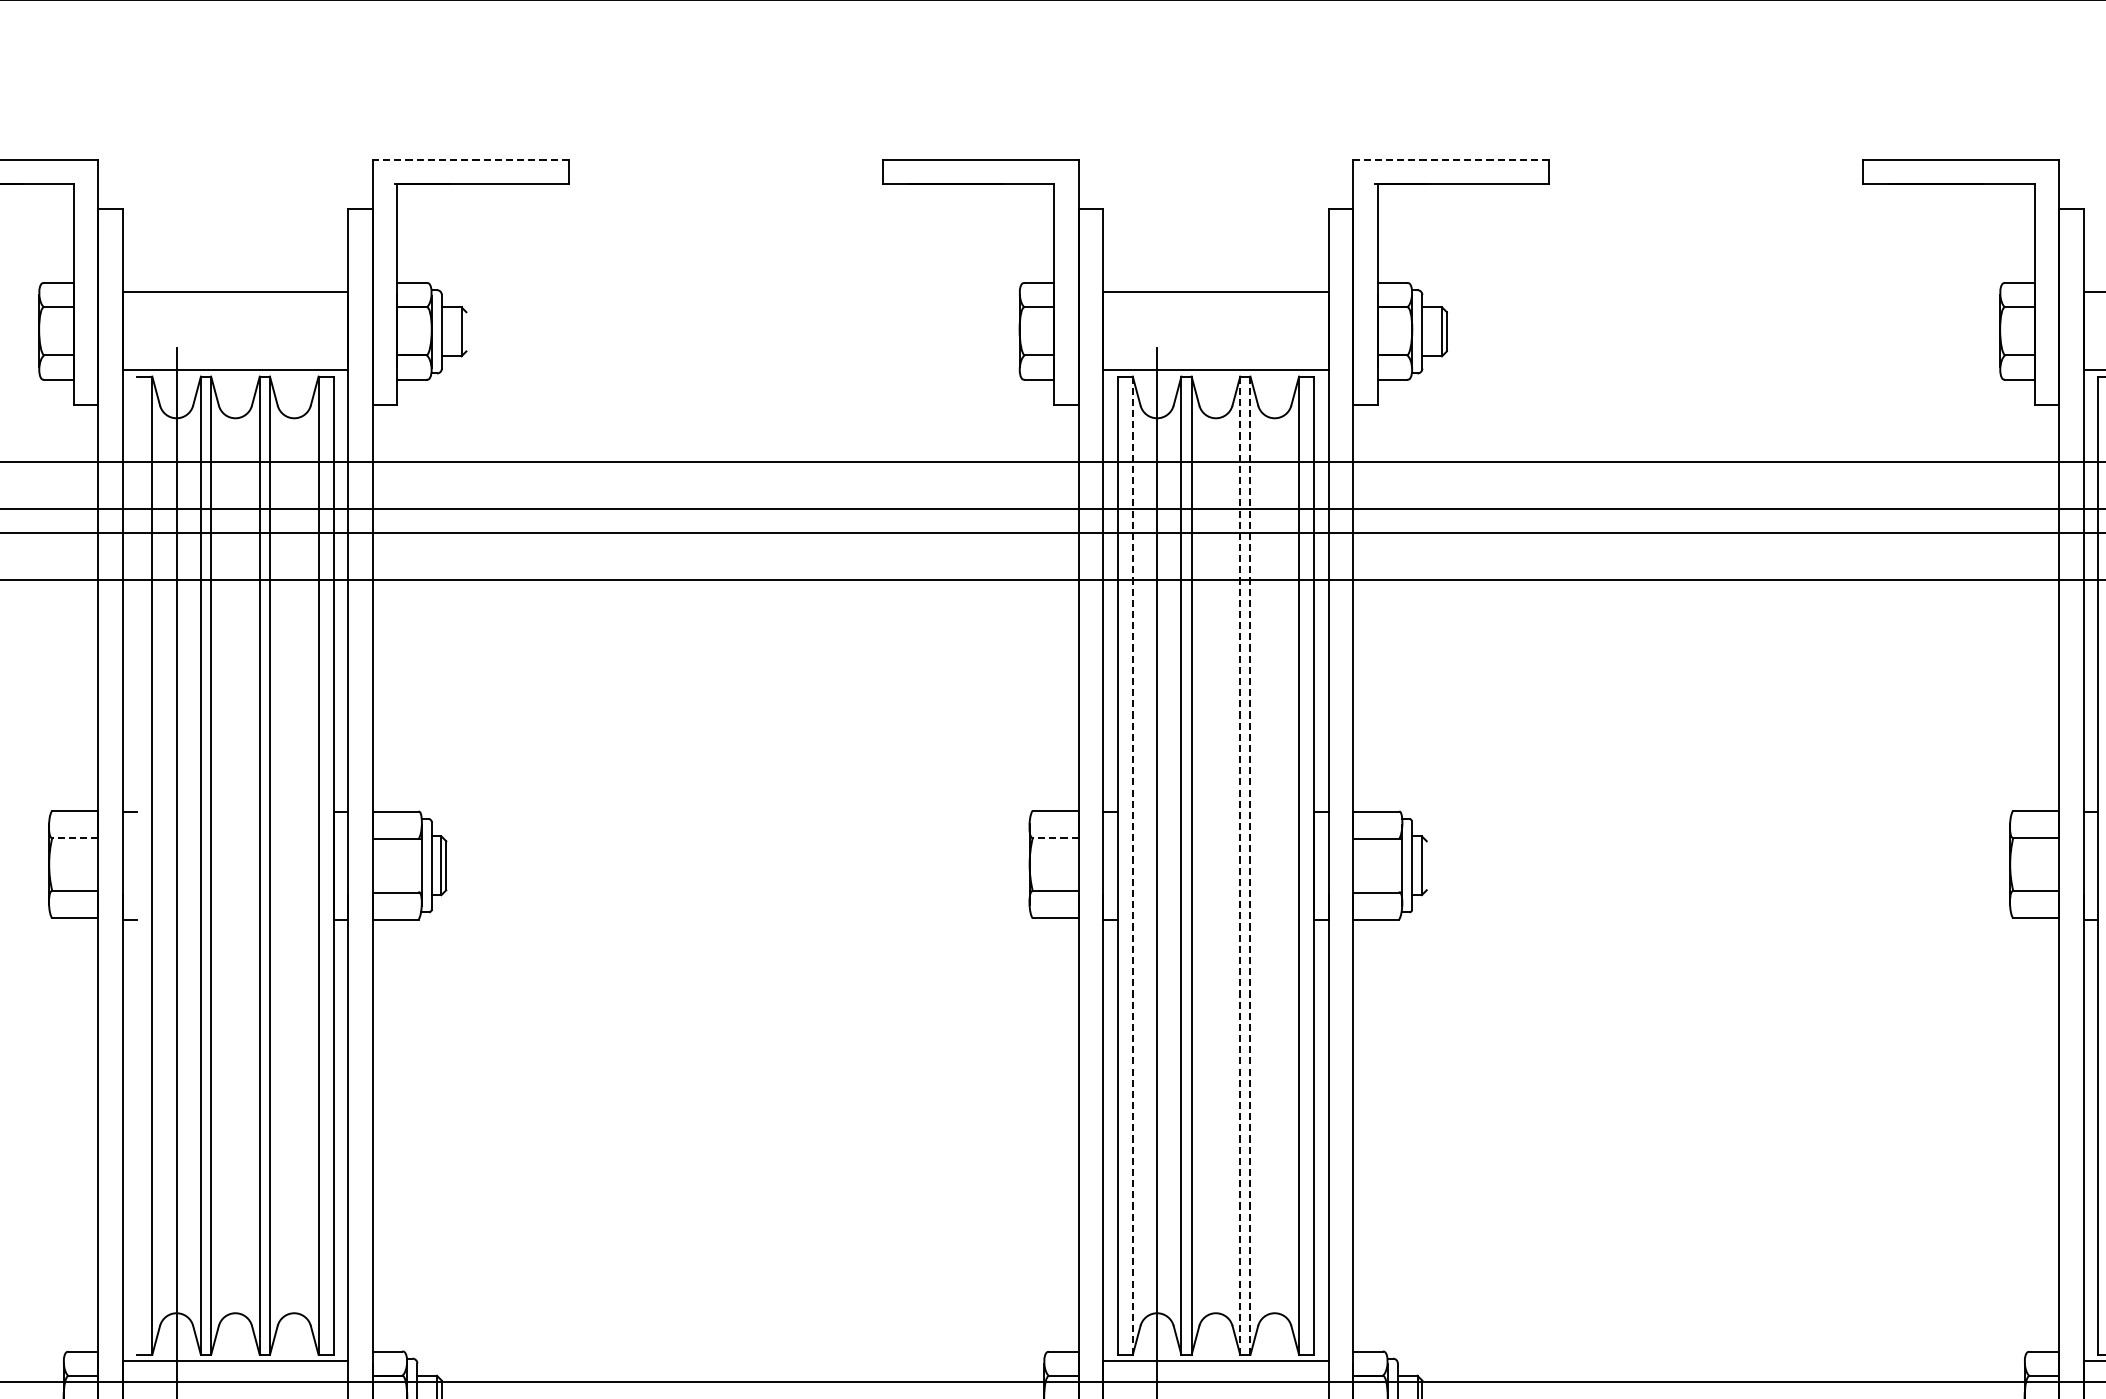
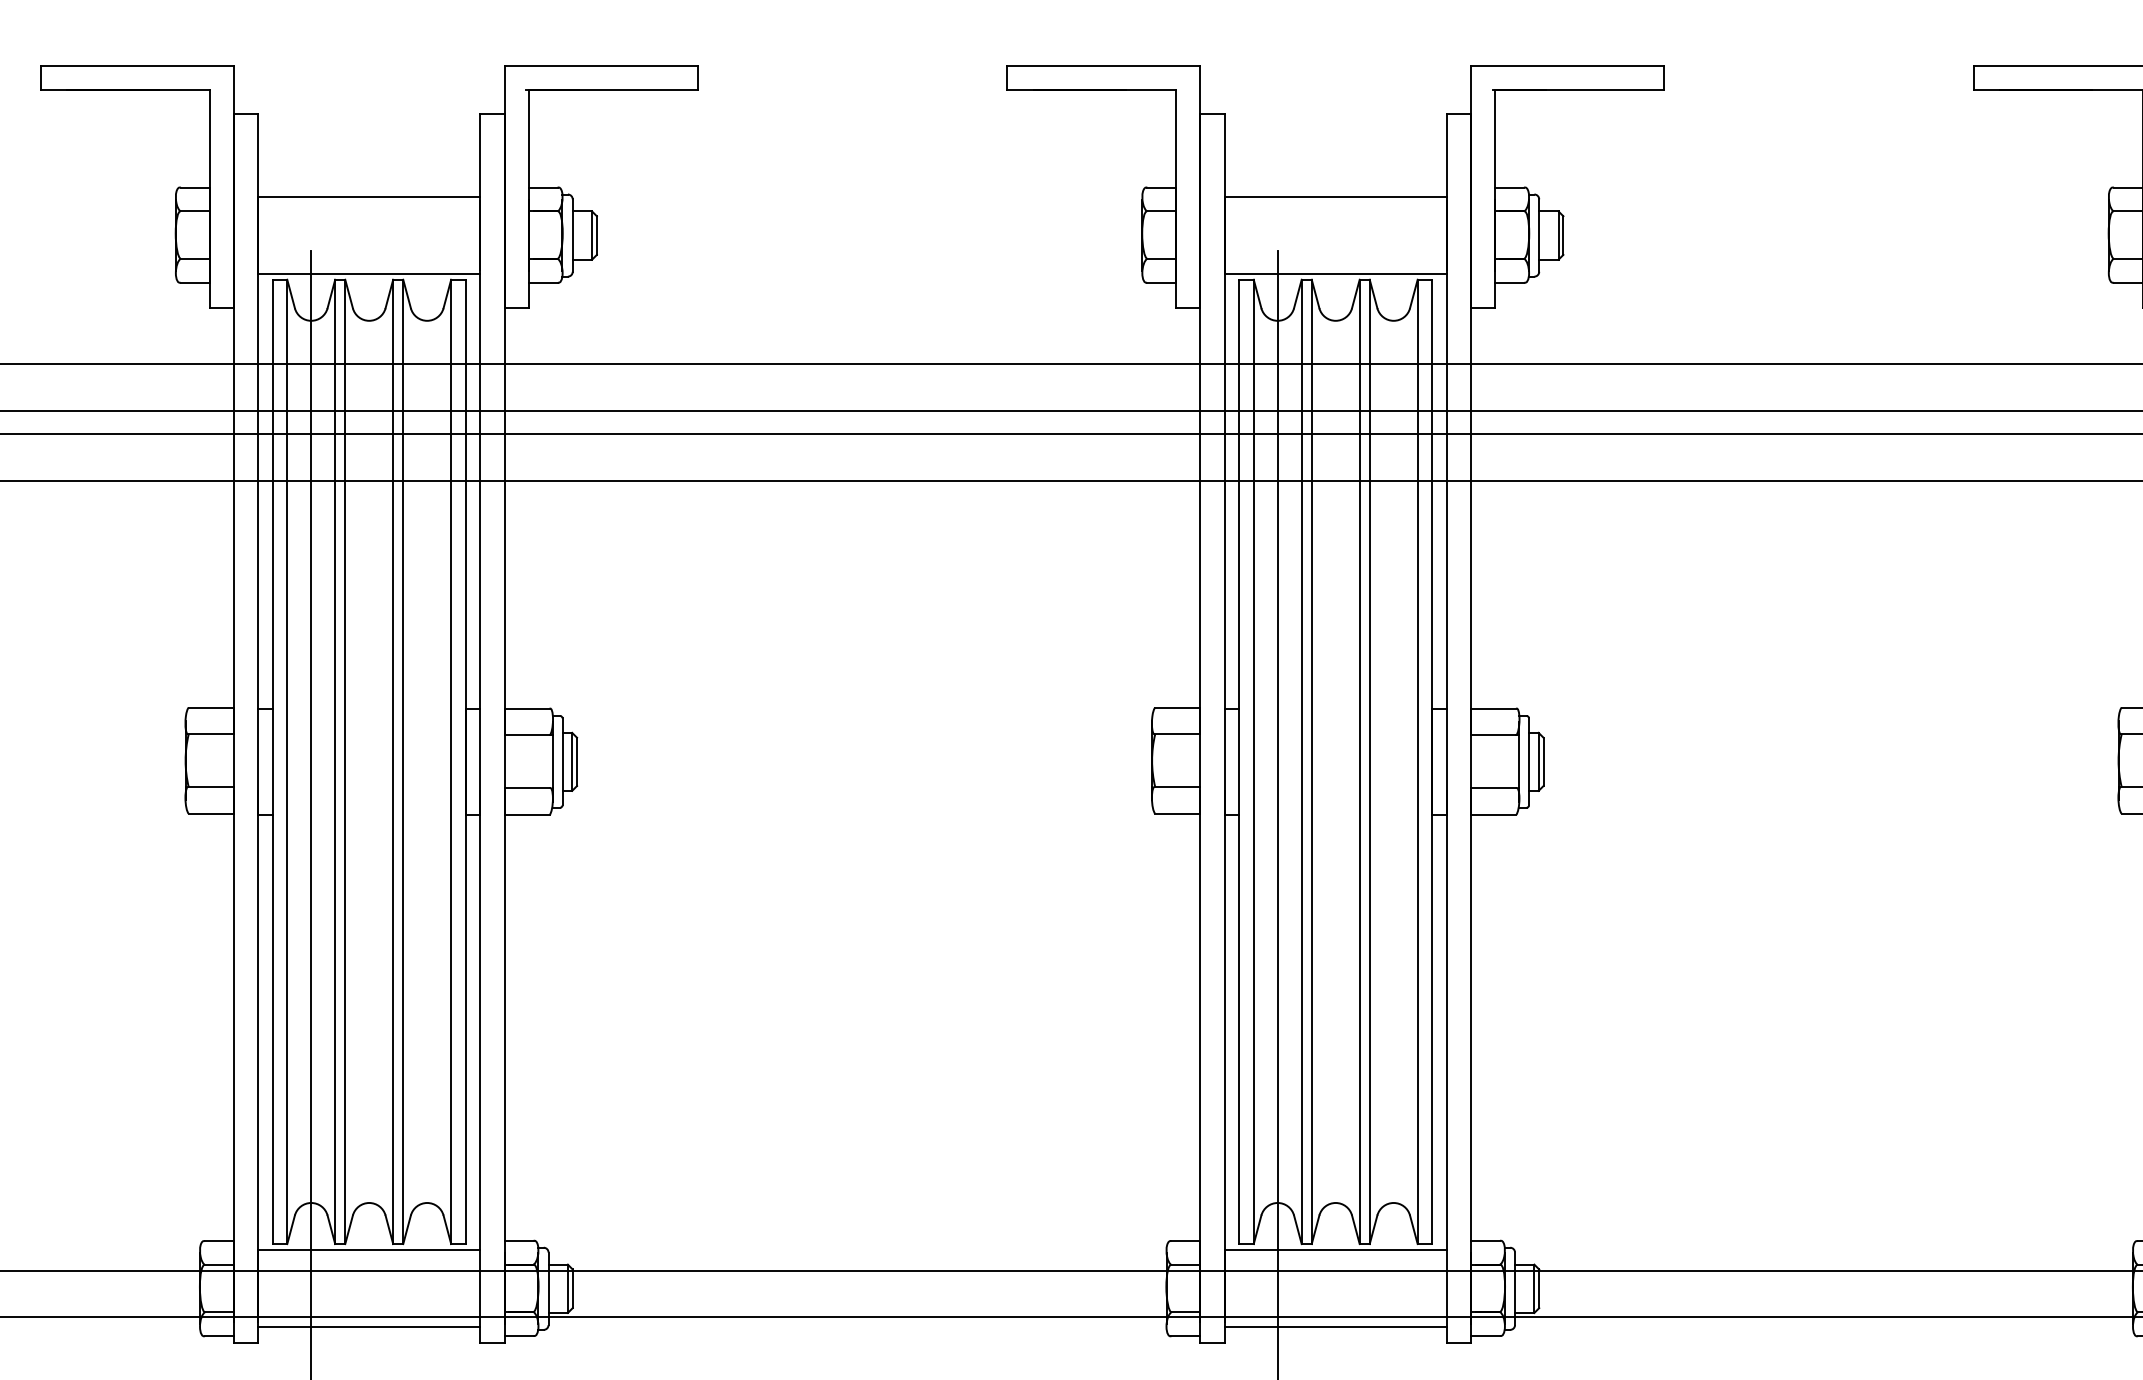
line: (471, 160) -> (601, 66), dashed -> solid
line: (1451, 160) -> (1567, 66), dashed -> solid
line: (466, 331) -> (596, 235), added
line: (75, 837) -> (211, 734), dashed -> solid
line: (1055, 837) -> (1177, 734), dashed -> solid
line: (137, 865) -> (272, 761), added
line: (1426, 865) -> (1543, 761), added
line: (1132, 866) -> (1253, 762), dashed -> solid
line: (1240, 866) -> (1359, 762), dashed -> solid
line: (1250, 866) -> (1369, 762), dashed -> solid

